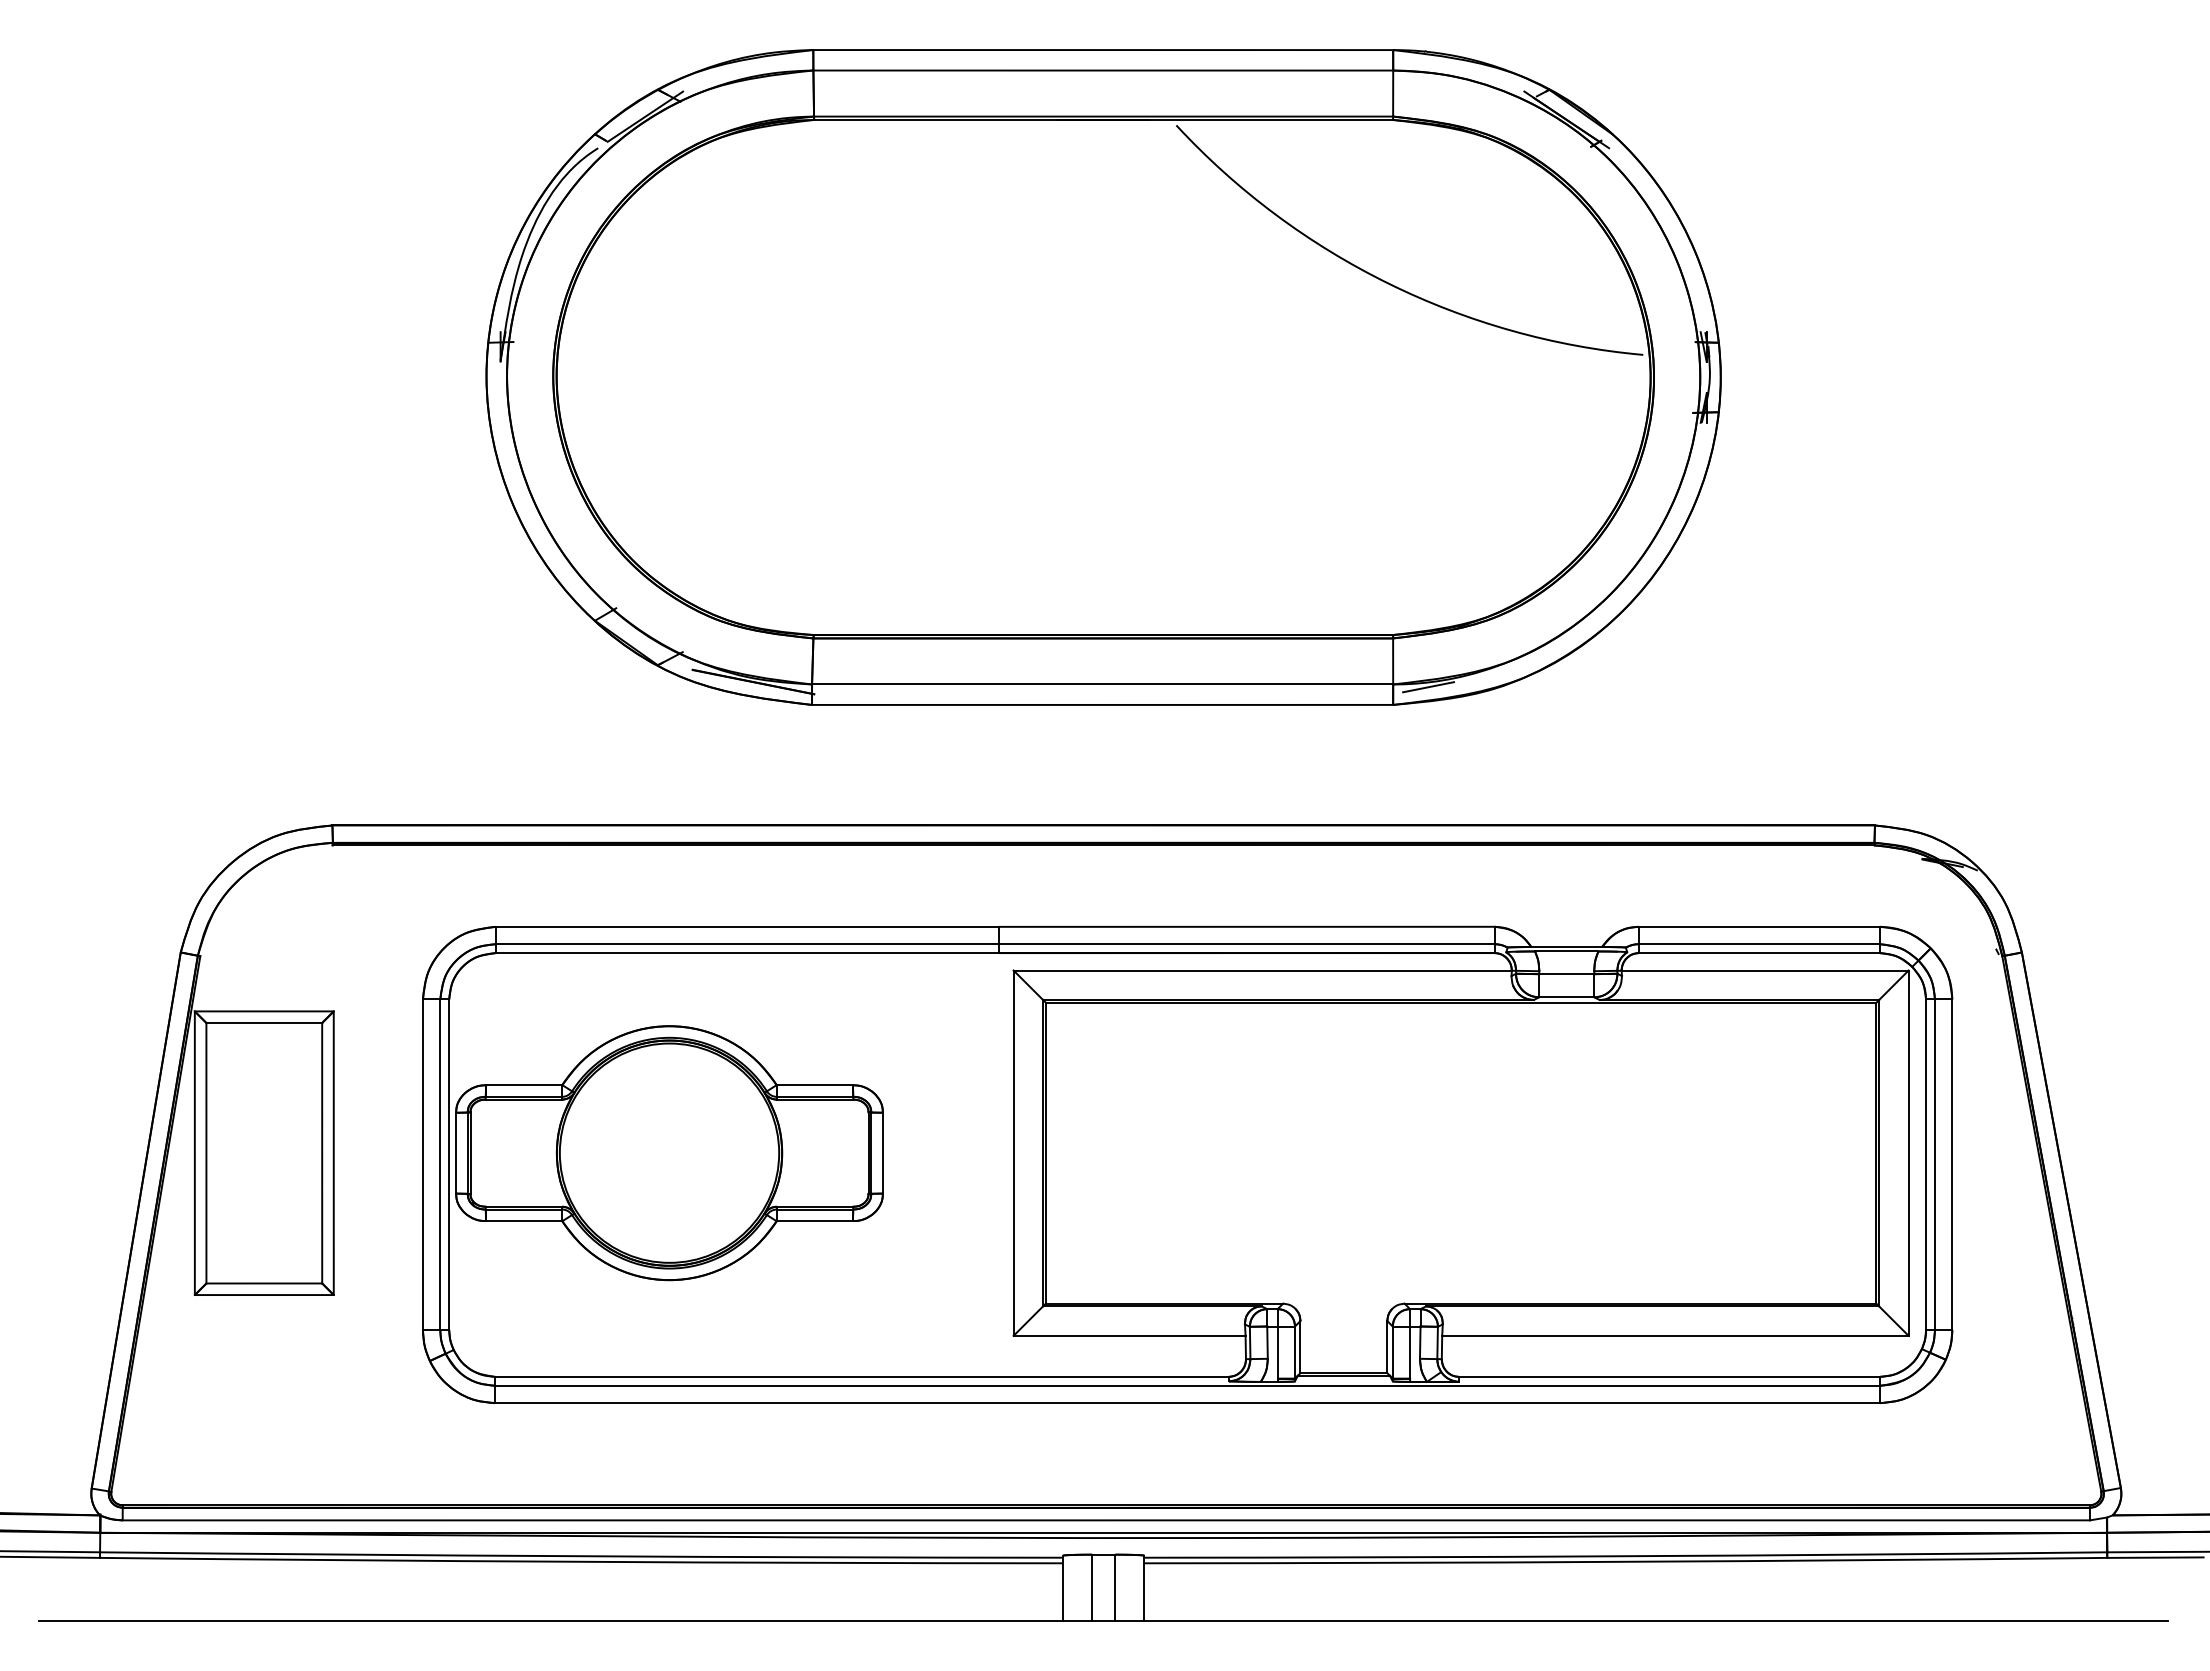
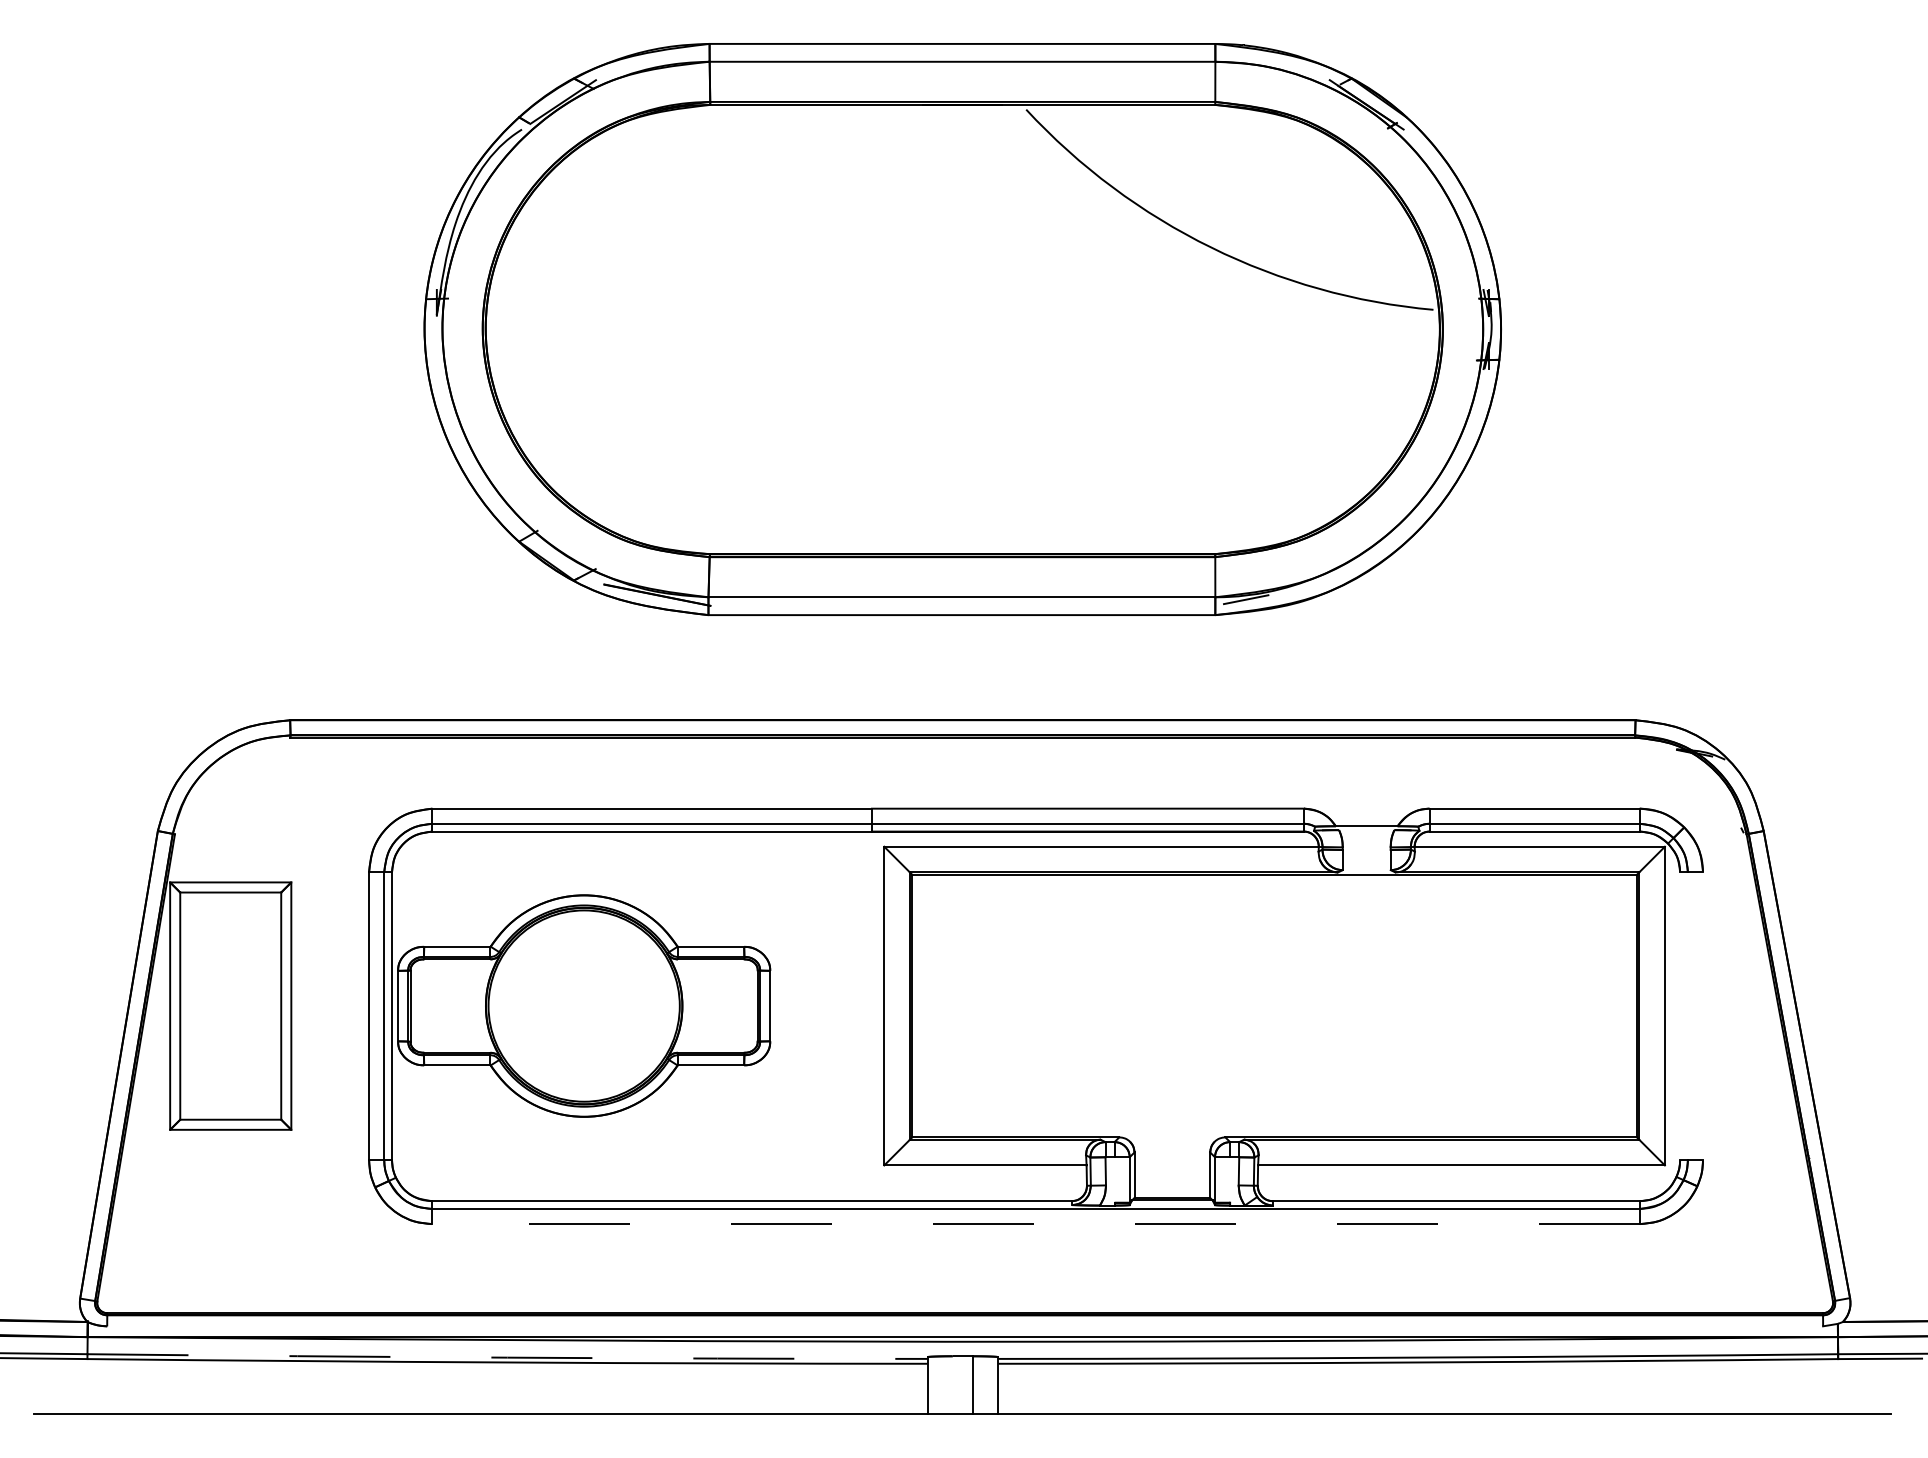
line: (1566, 951) -> (1366, 830), removed
line: (1566, 974) -> (1366, 850), removed
line: (1566, 997) -> (1366, 870), removed
line: (1926, 1164) -> (1680, 1015), removed
line: (1934, 1164) -> (1687, 1015), removed
line: (1952, 1164) -> (1703, 1015), removed
line: (1277, 1352) -> (1114, 1179), removed
line: (1410, 1352) -> (1230, 1179), removed
line: (1187, 1403) -> (1035, 1224), solid -> dashed
line: (1105, 1520) -> (964, 1326), removed
arc: (581, 1556) -> (507, 1357), solid -> dashed
line: (1092, 1587) -> (953, 1384), removed

